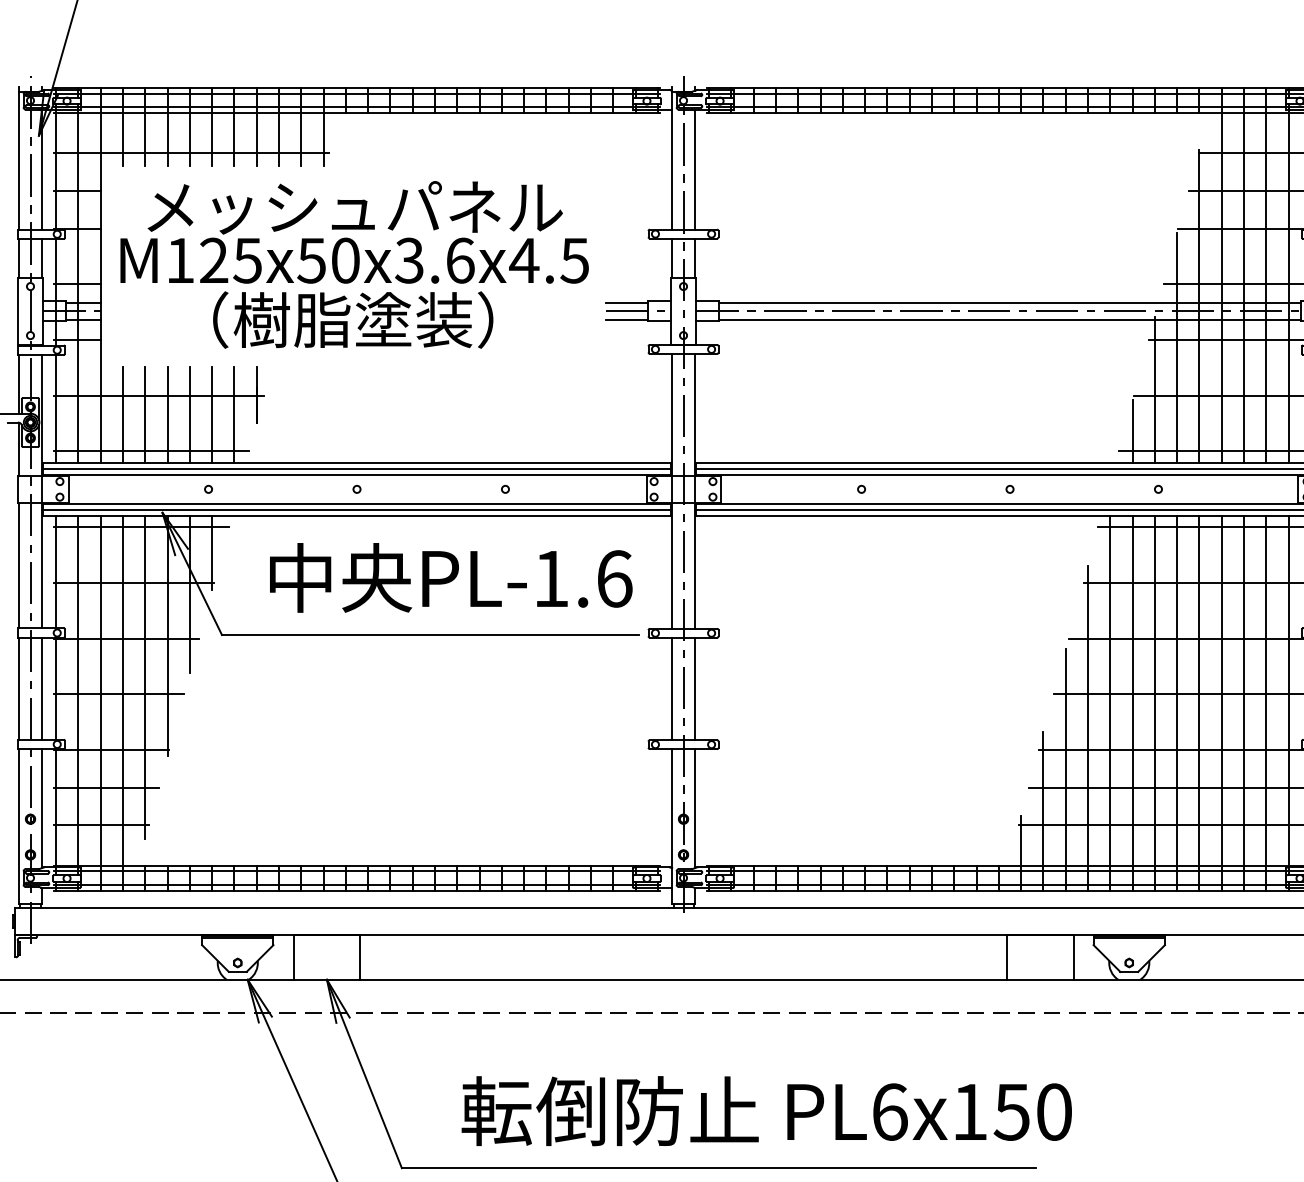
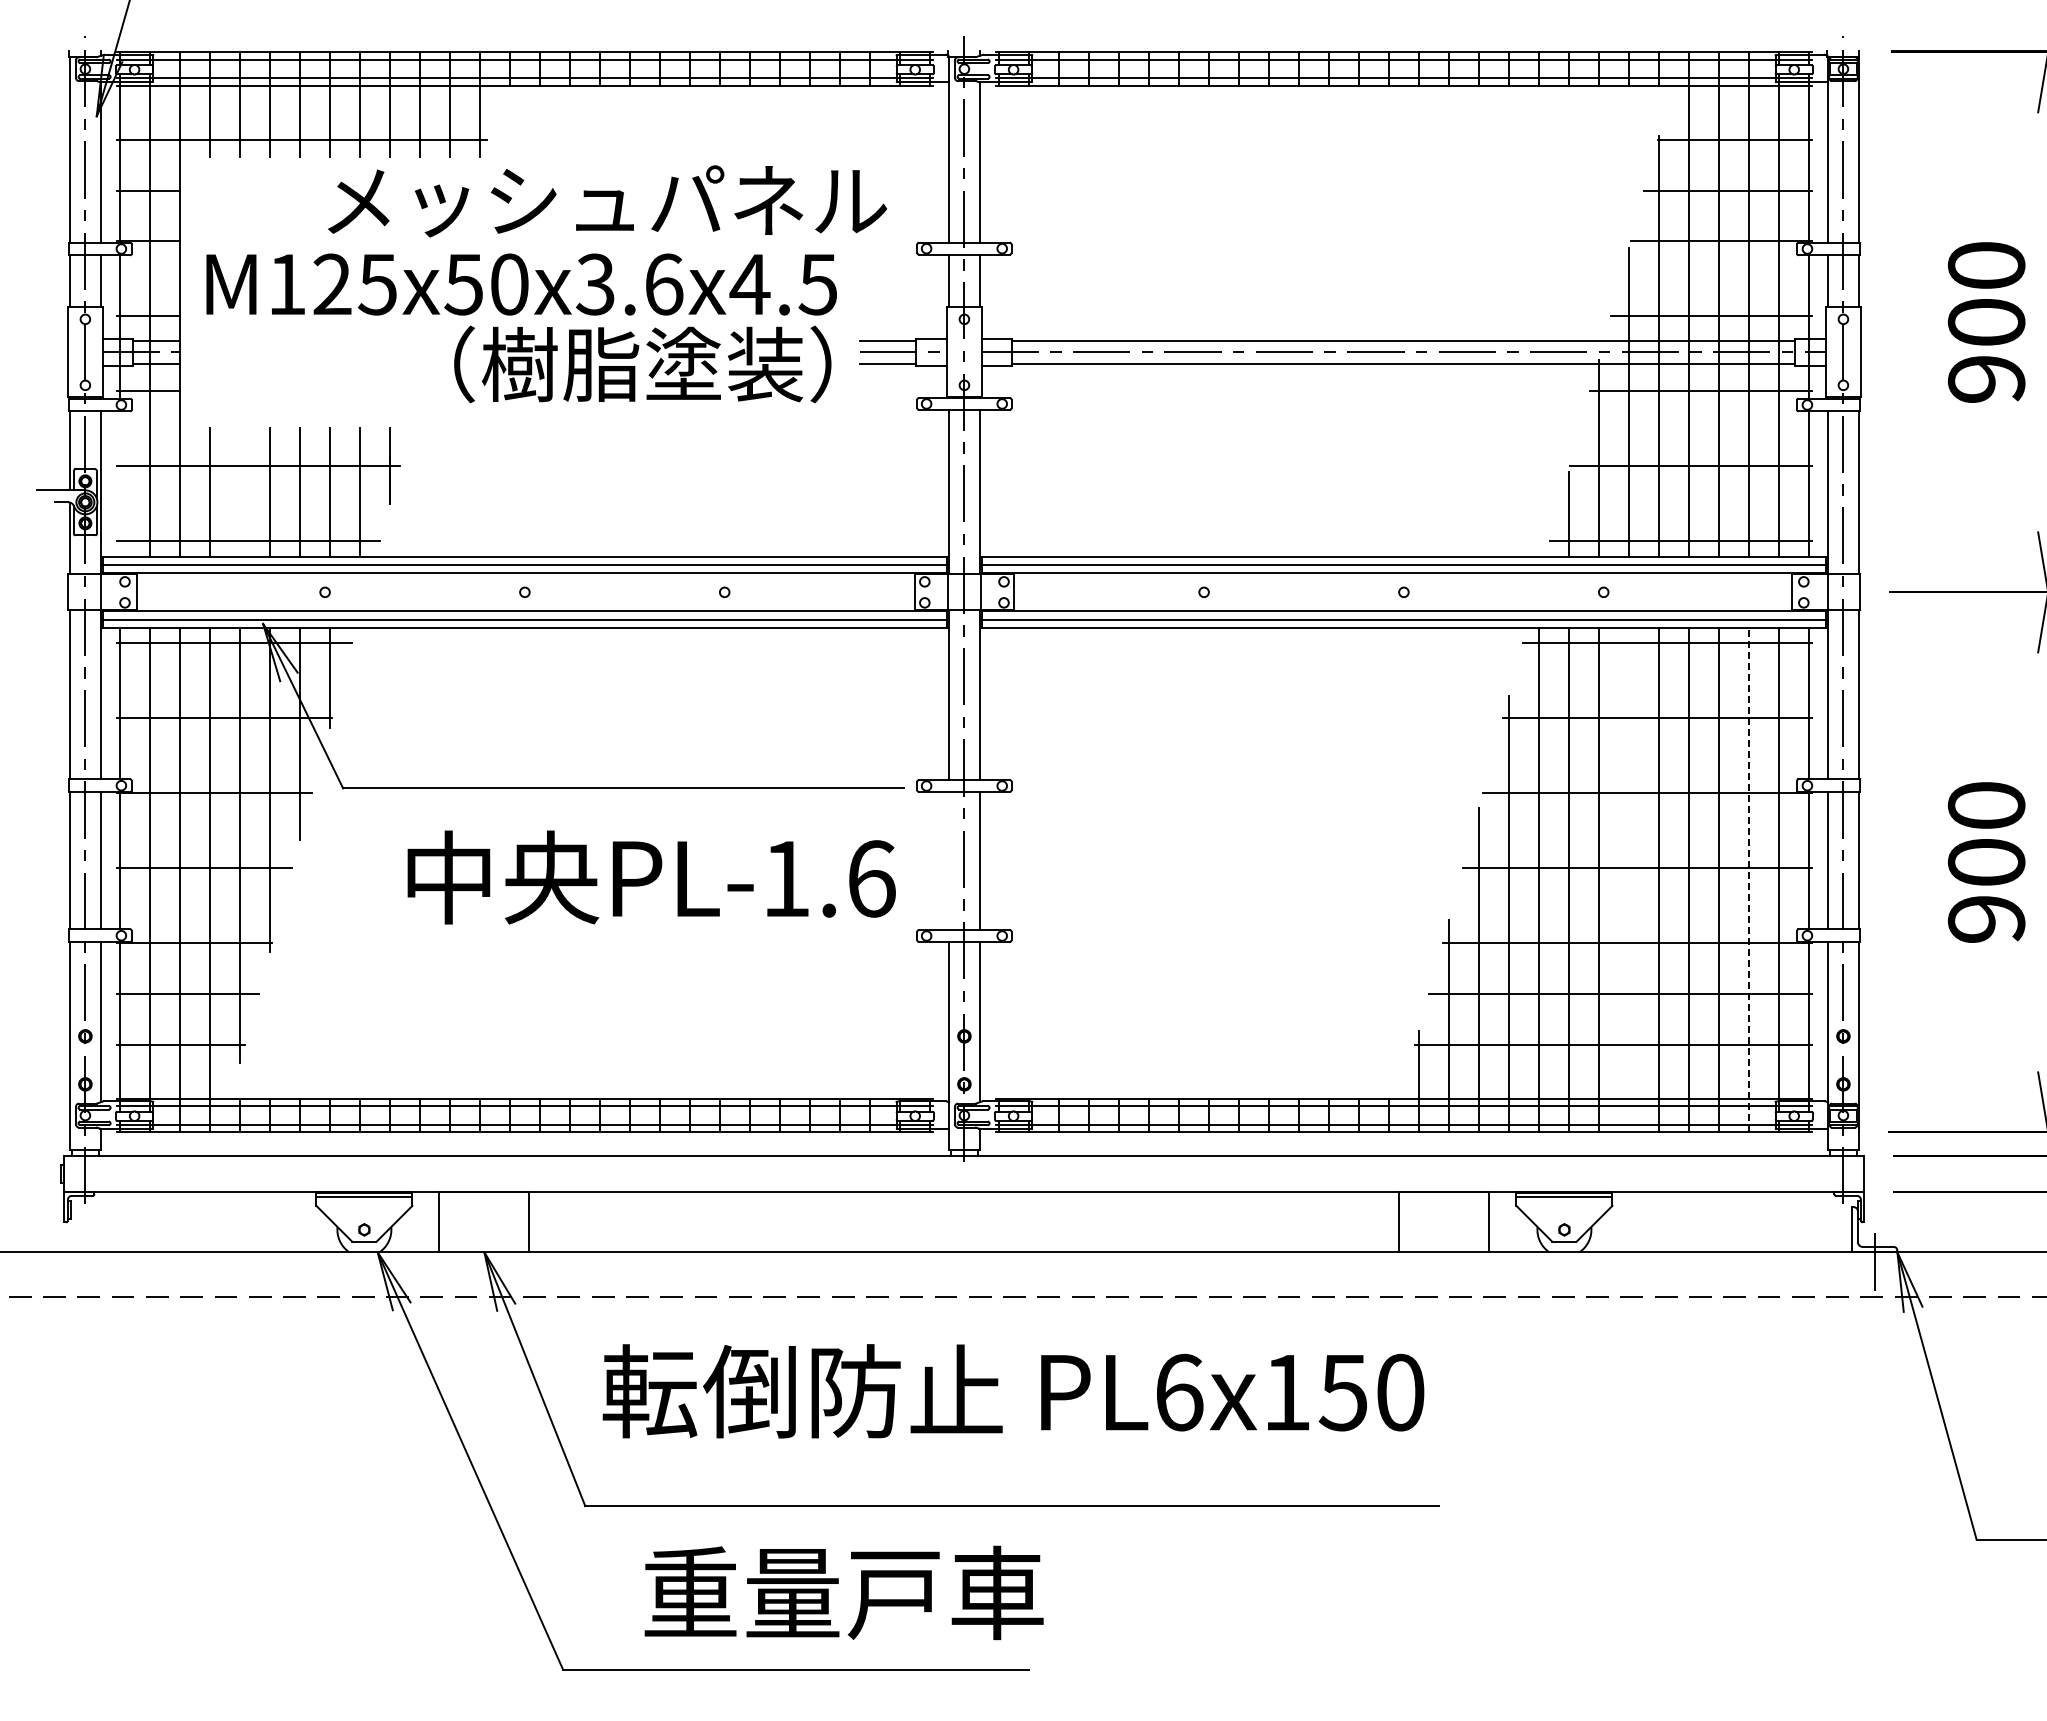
text: (355, 207) -> (607, 201), moved
text: (353, 320) -> (642, 364), moved
line: (55, 408) -> (119, 483), removed
line: (144, 414) -> (239, 491), removed
text: (451, 577) -> (651, 877), moved
line: (672, 689) -> (949, 861), removed
line: (1176, 702) -> (1628, 879), removed
line: (1266, 702) -> (1748, 879), solid -> dashed
text: (766, 1111) -> (1013, 1391), moved

